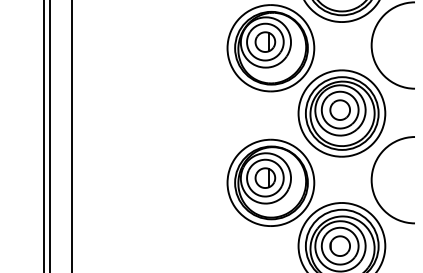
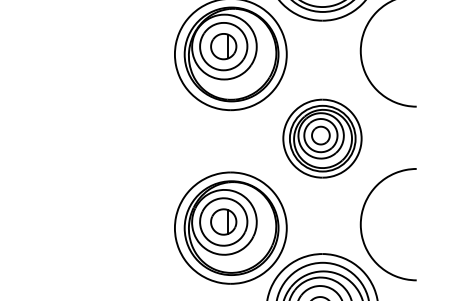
part: (341, 113) -> (321, 138), size x0.7

